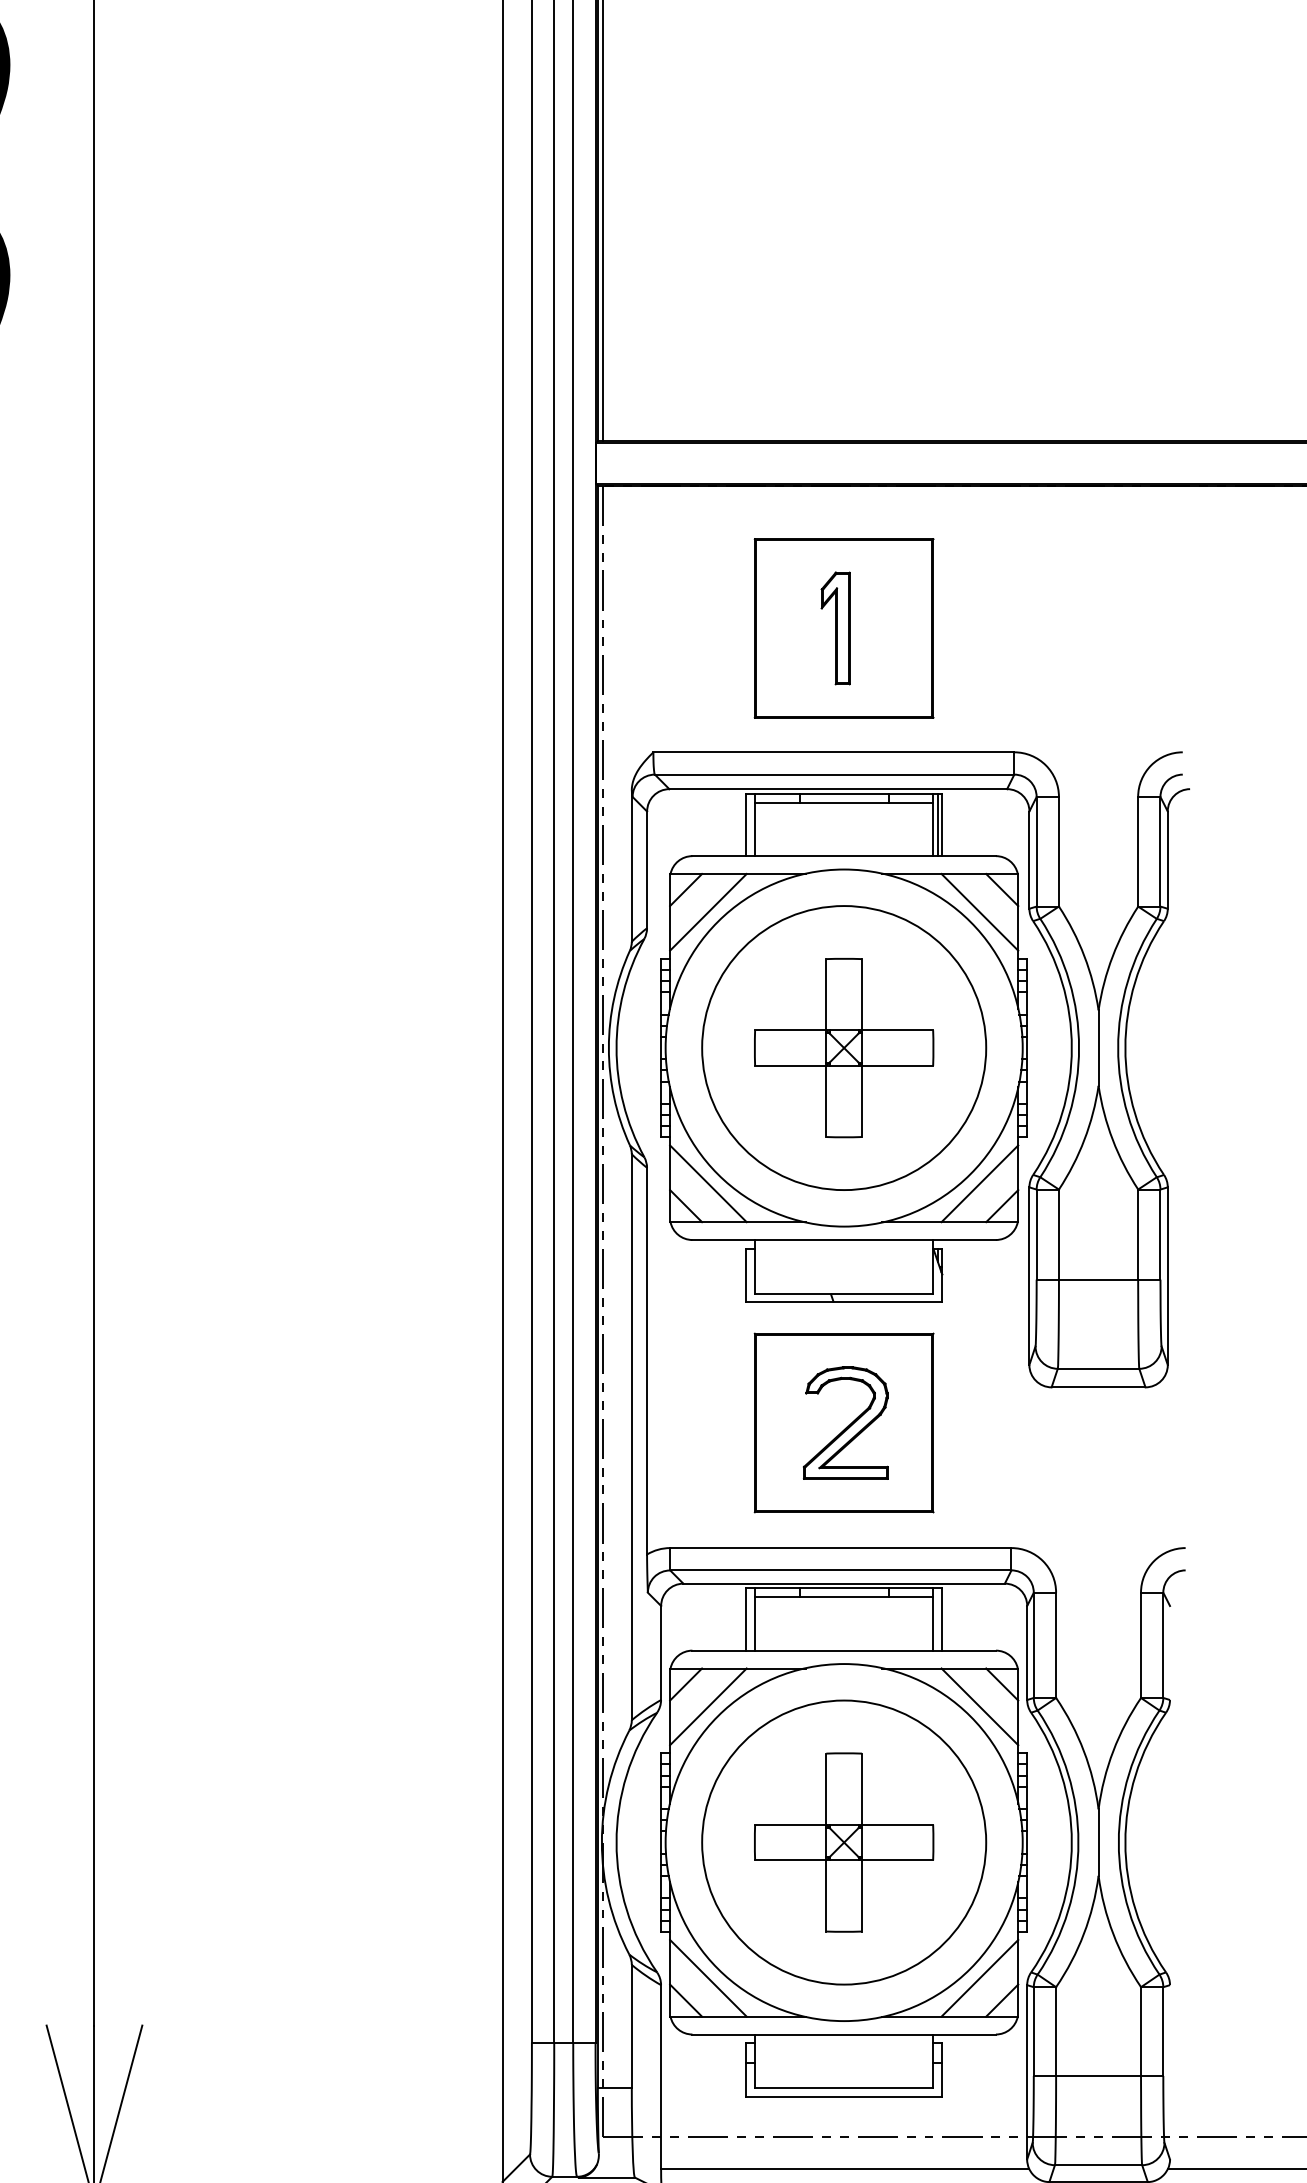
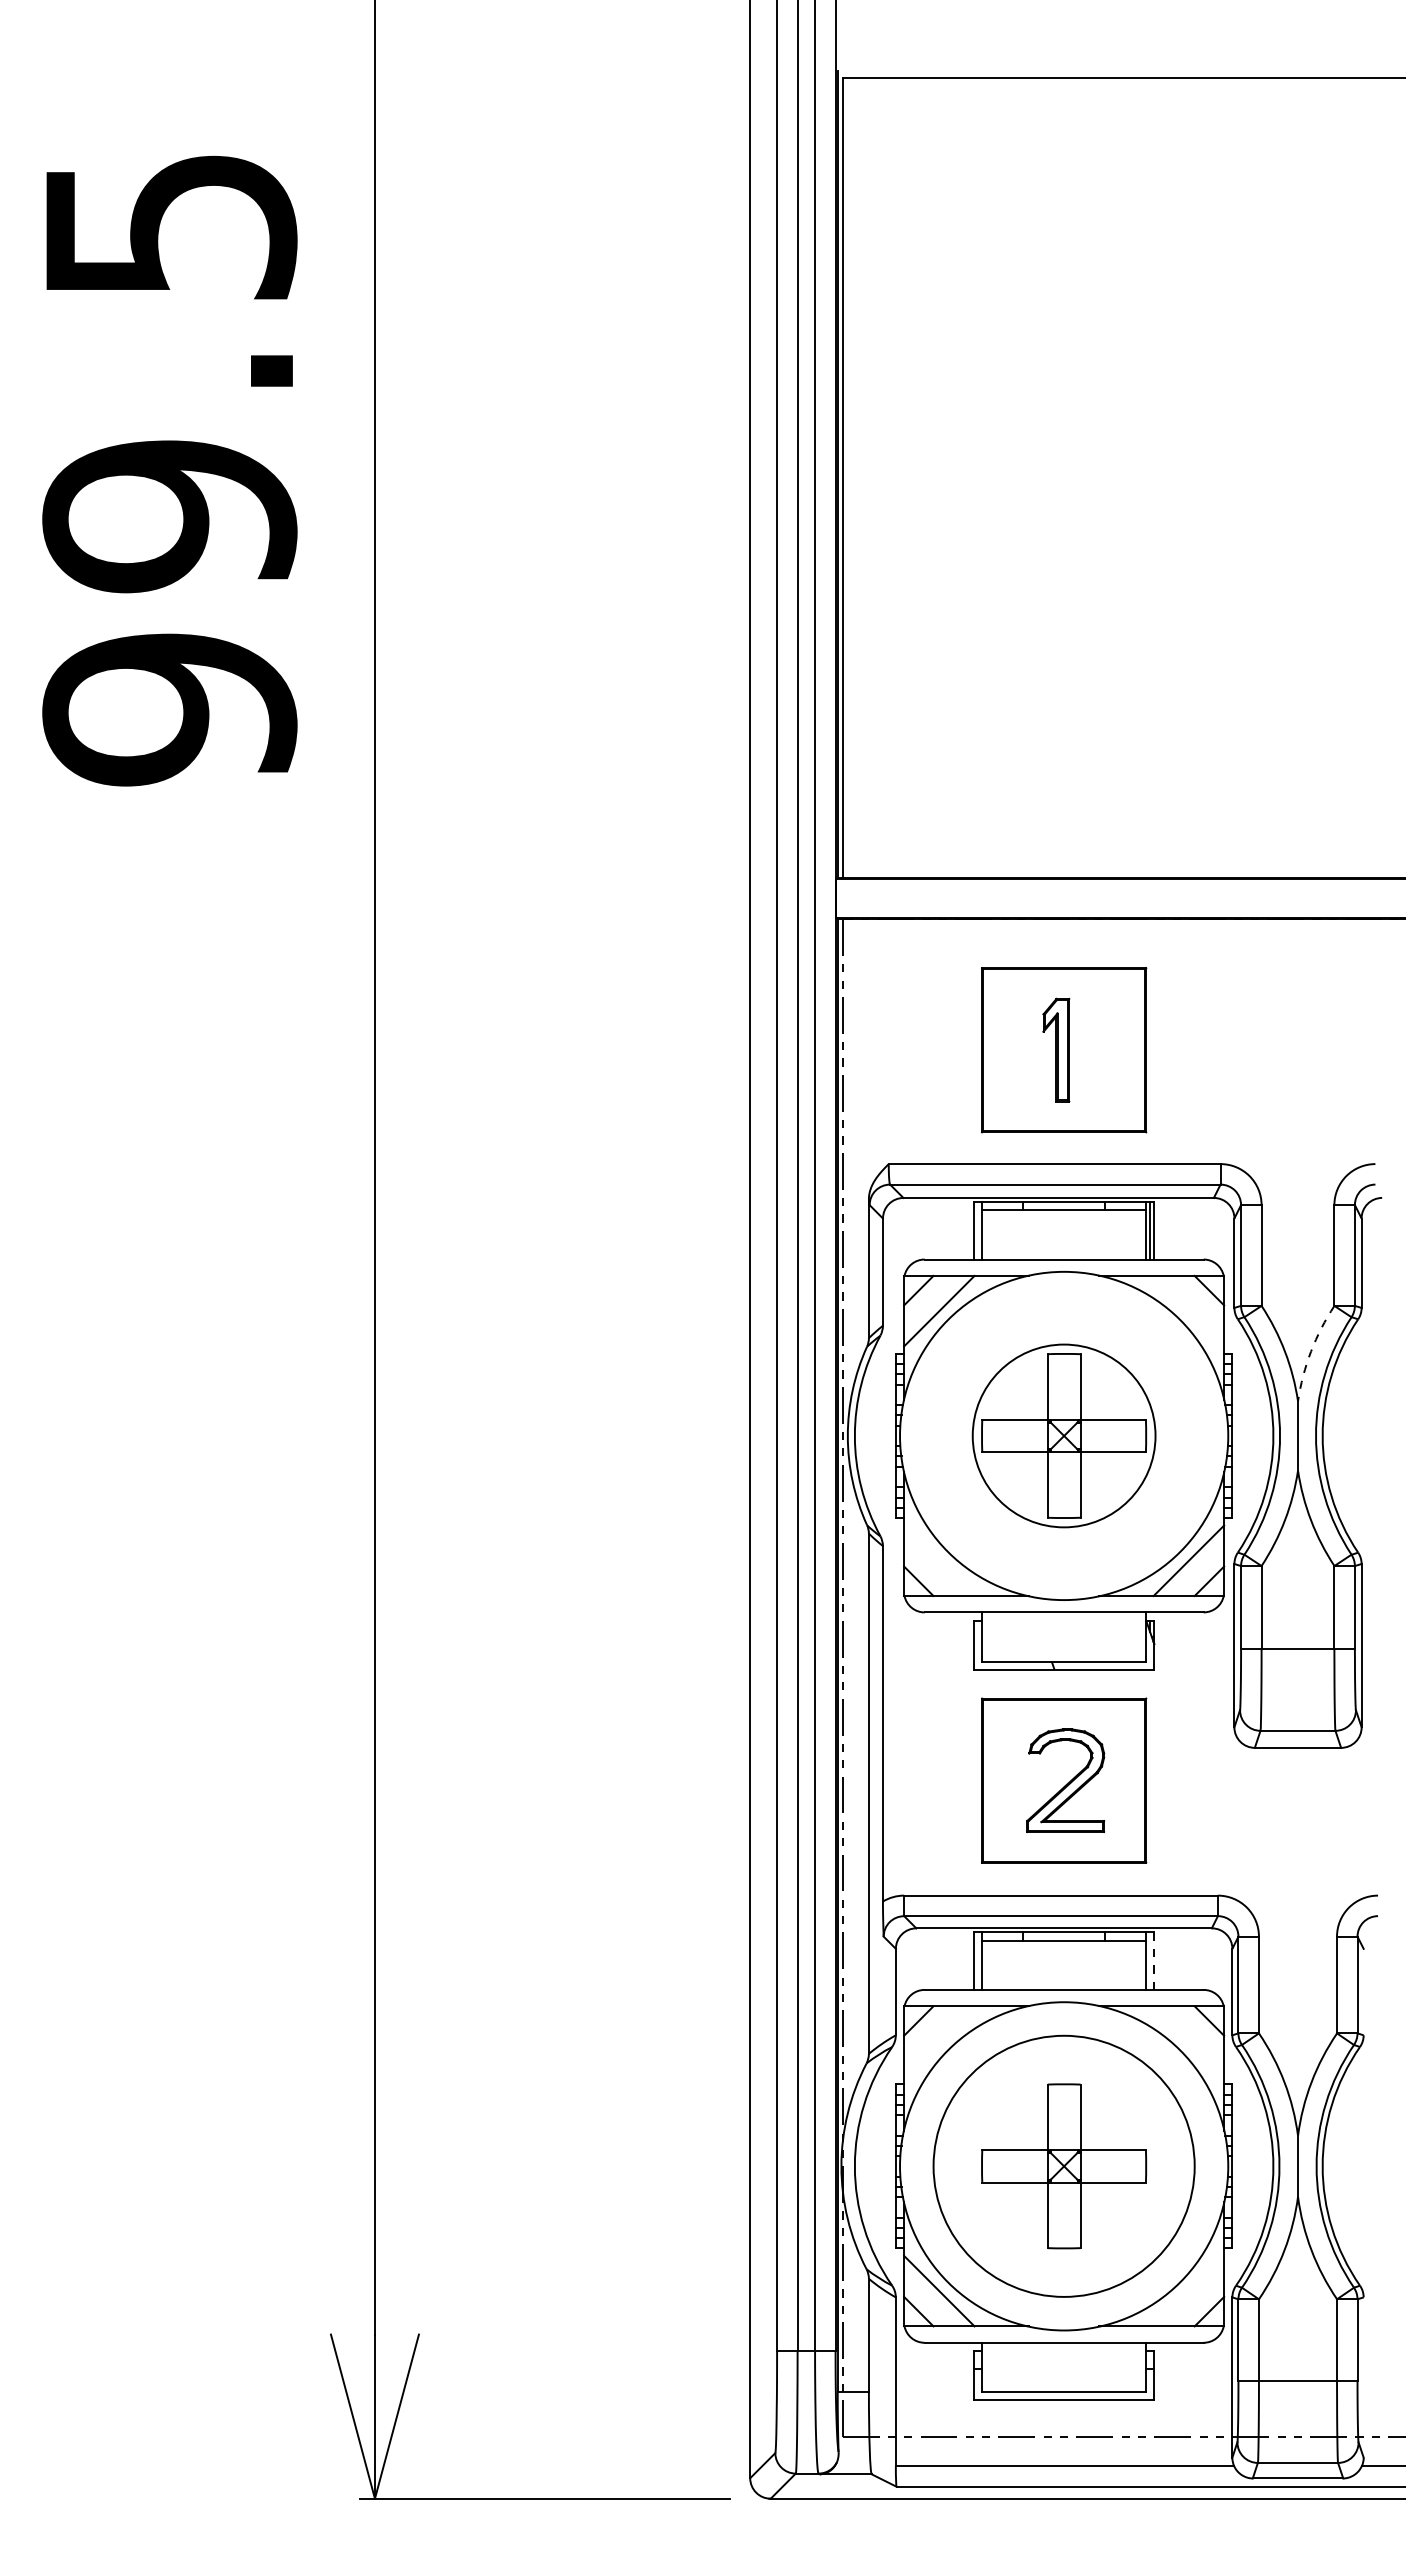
line: (979, 911) -> (1188, 1310), removed
arc: (1113, 956) -> (1311, 1351), solid -> dashed
circle: (843, 1047) -> (1063, 1435), size x0.7
line: (708, 1183) -> (939, 1560), removed
line: (942, 1619) -> (1154, 1961), solid -> dashed
line: (708, 1706) -> (939, 2041), removed
line: (979, 1706) -> (1188, 2041), removed
line: (979, 1977) -> (1188, 2290), removed

